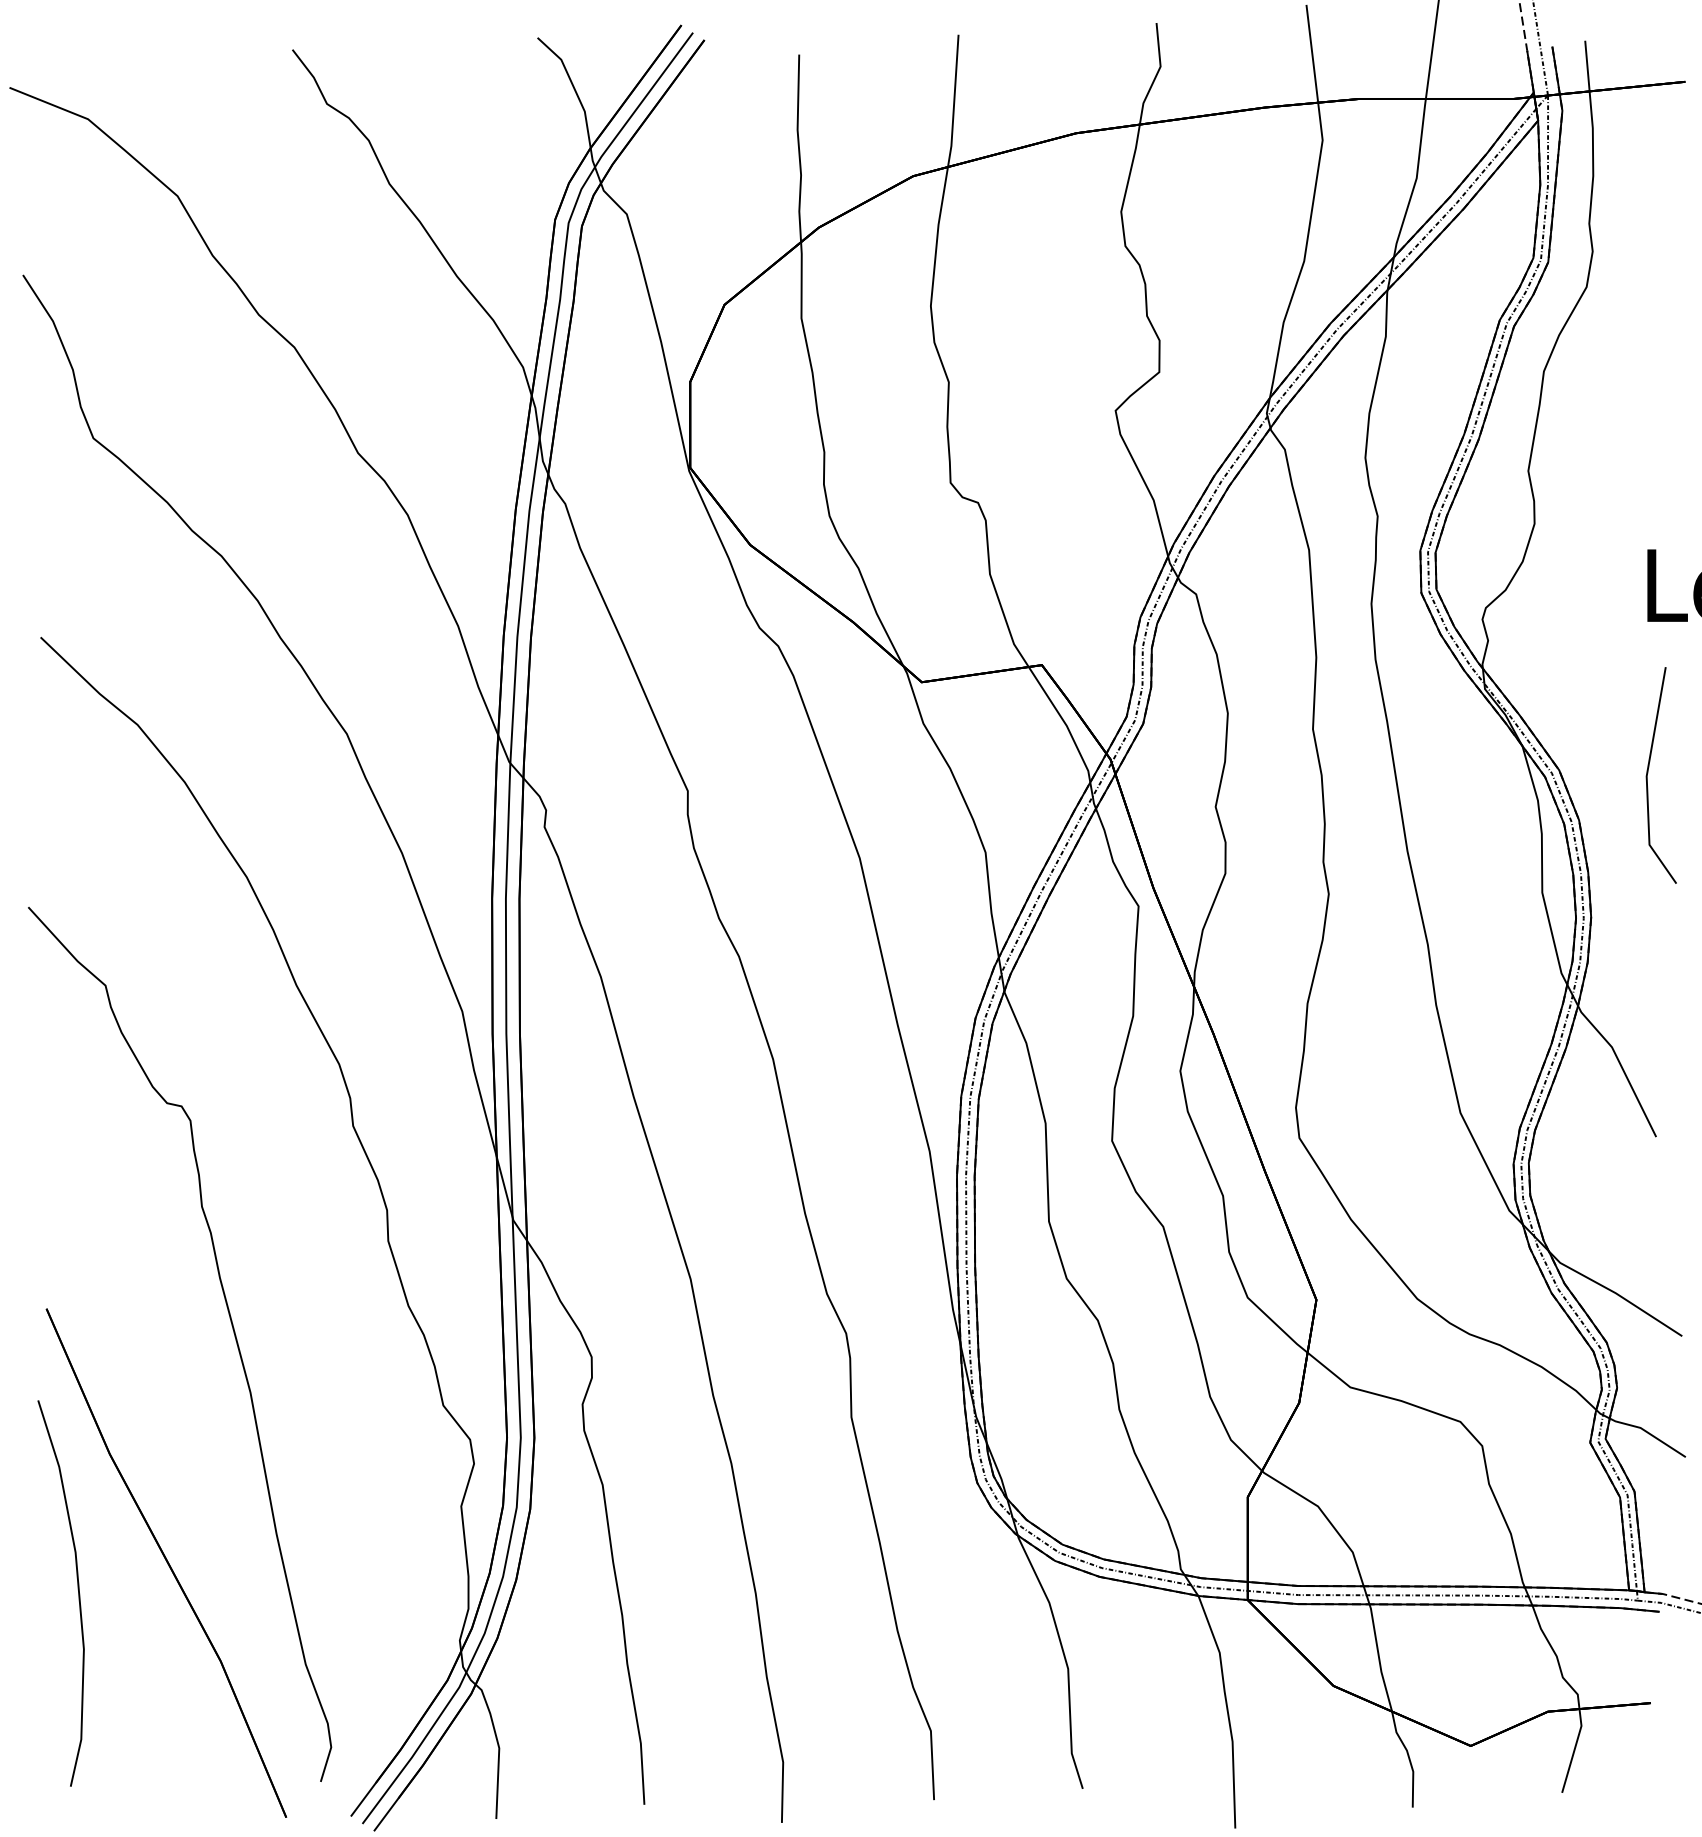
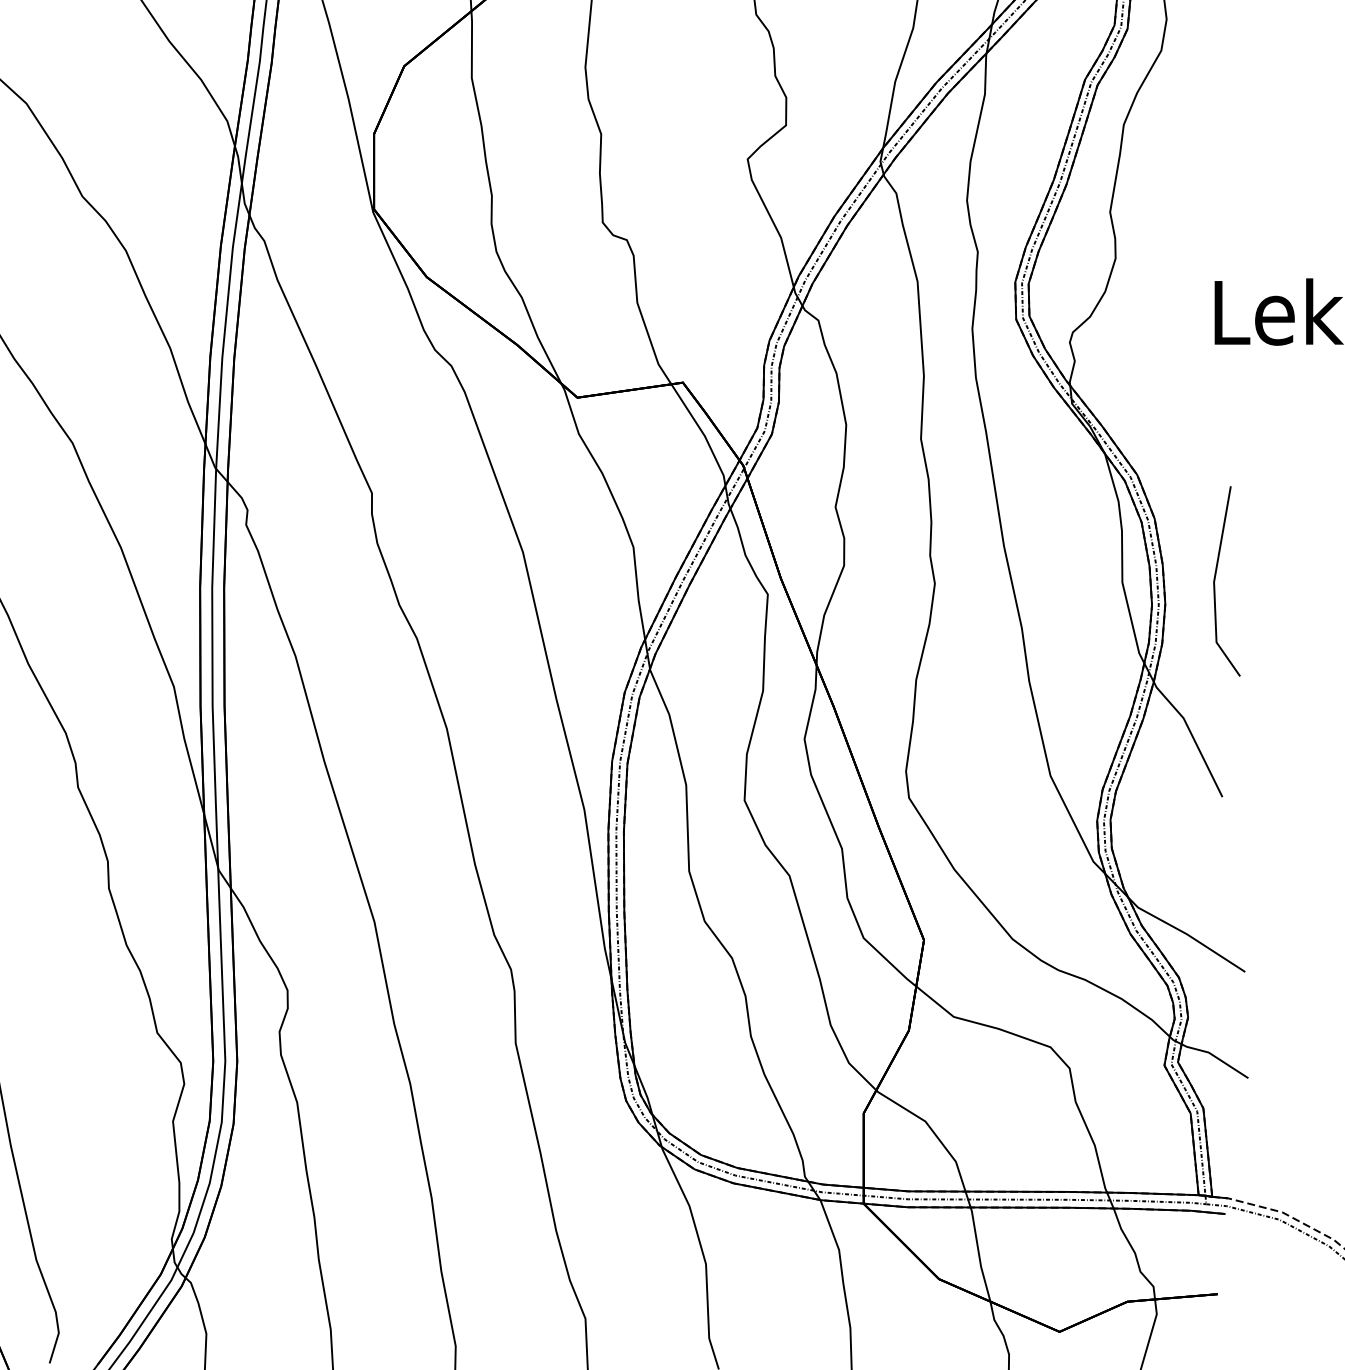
part: (1648, 773) -> (1215, 579), moved

